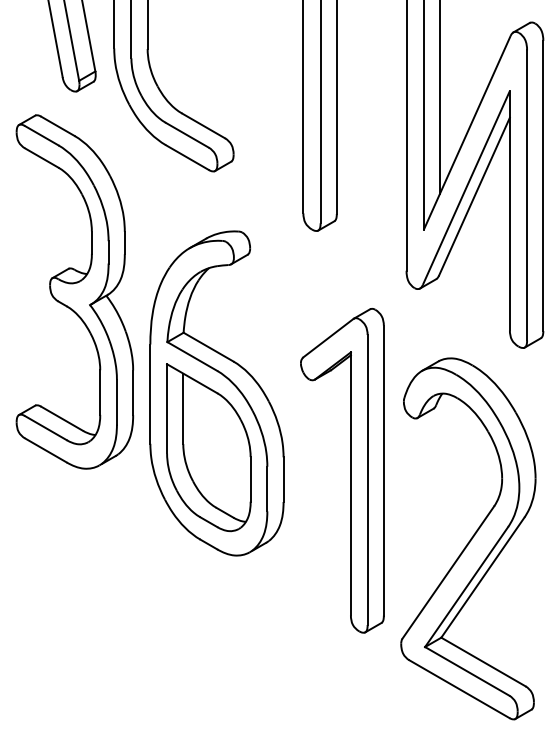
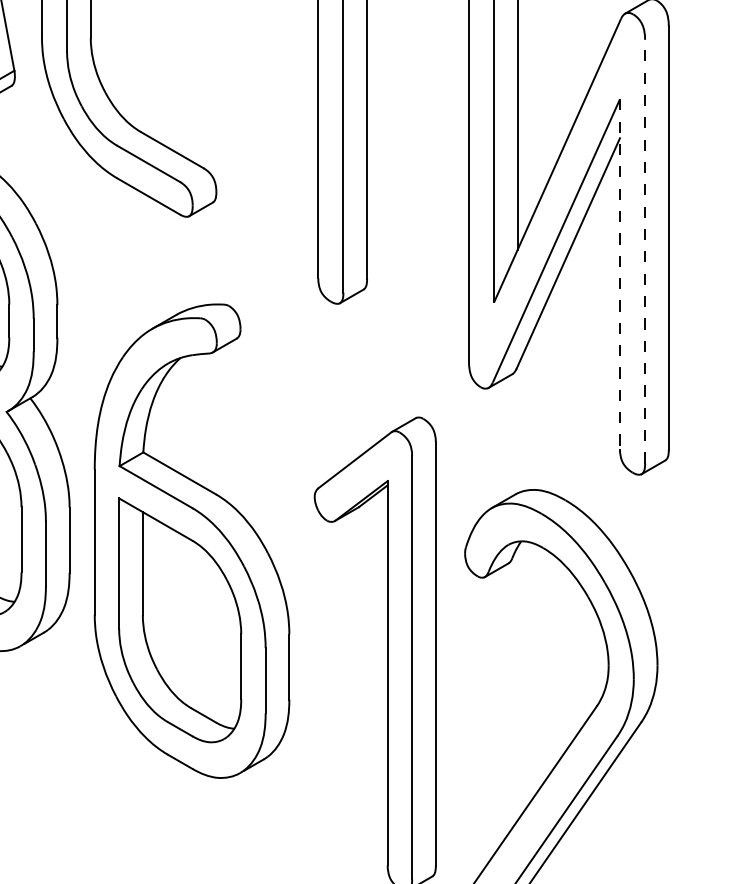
line: (527, 194) -> (645, 250), solid -> dashed
line: (509, 210) -> (619, 273), solid -> dashed

